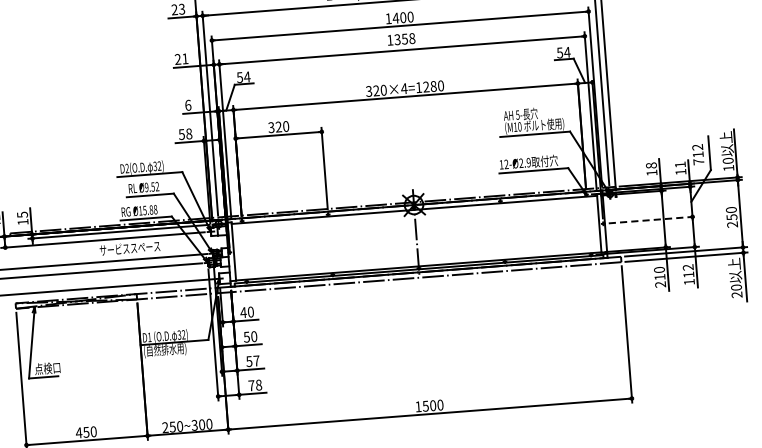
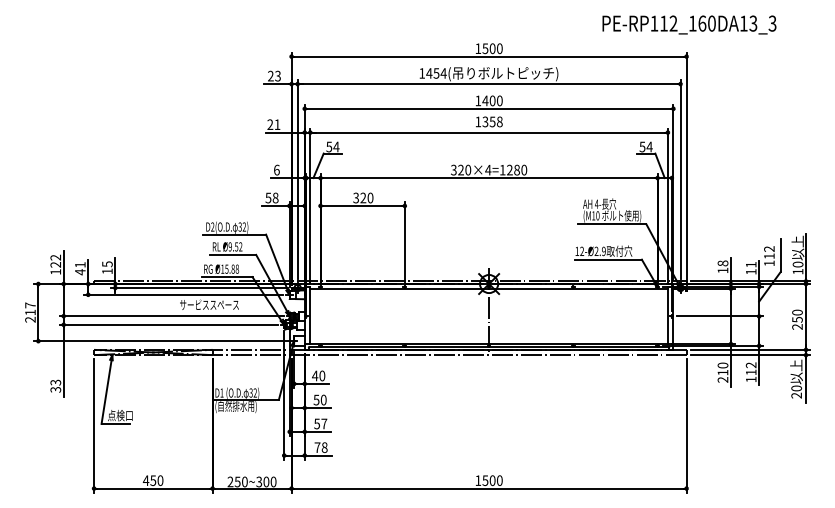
text: (517, 114) -> (596, 203), 5- -> 4-
text: (698, 162) -> (769, 263), 712 -> 112
line: (653, 220) -> (720, 316), dashed -> solid

